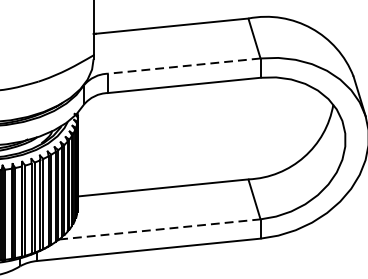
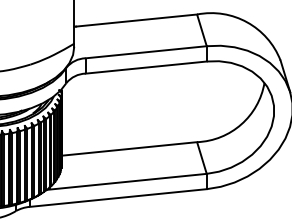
line: (184, 66) -> (146, 52), dashed -> solid
line: (160, 228) -> (127, 181), dashed -> solid

